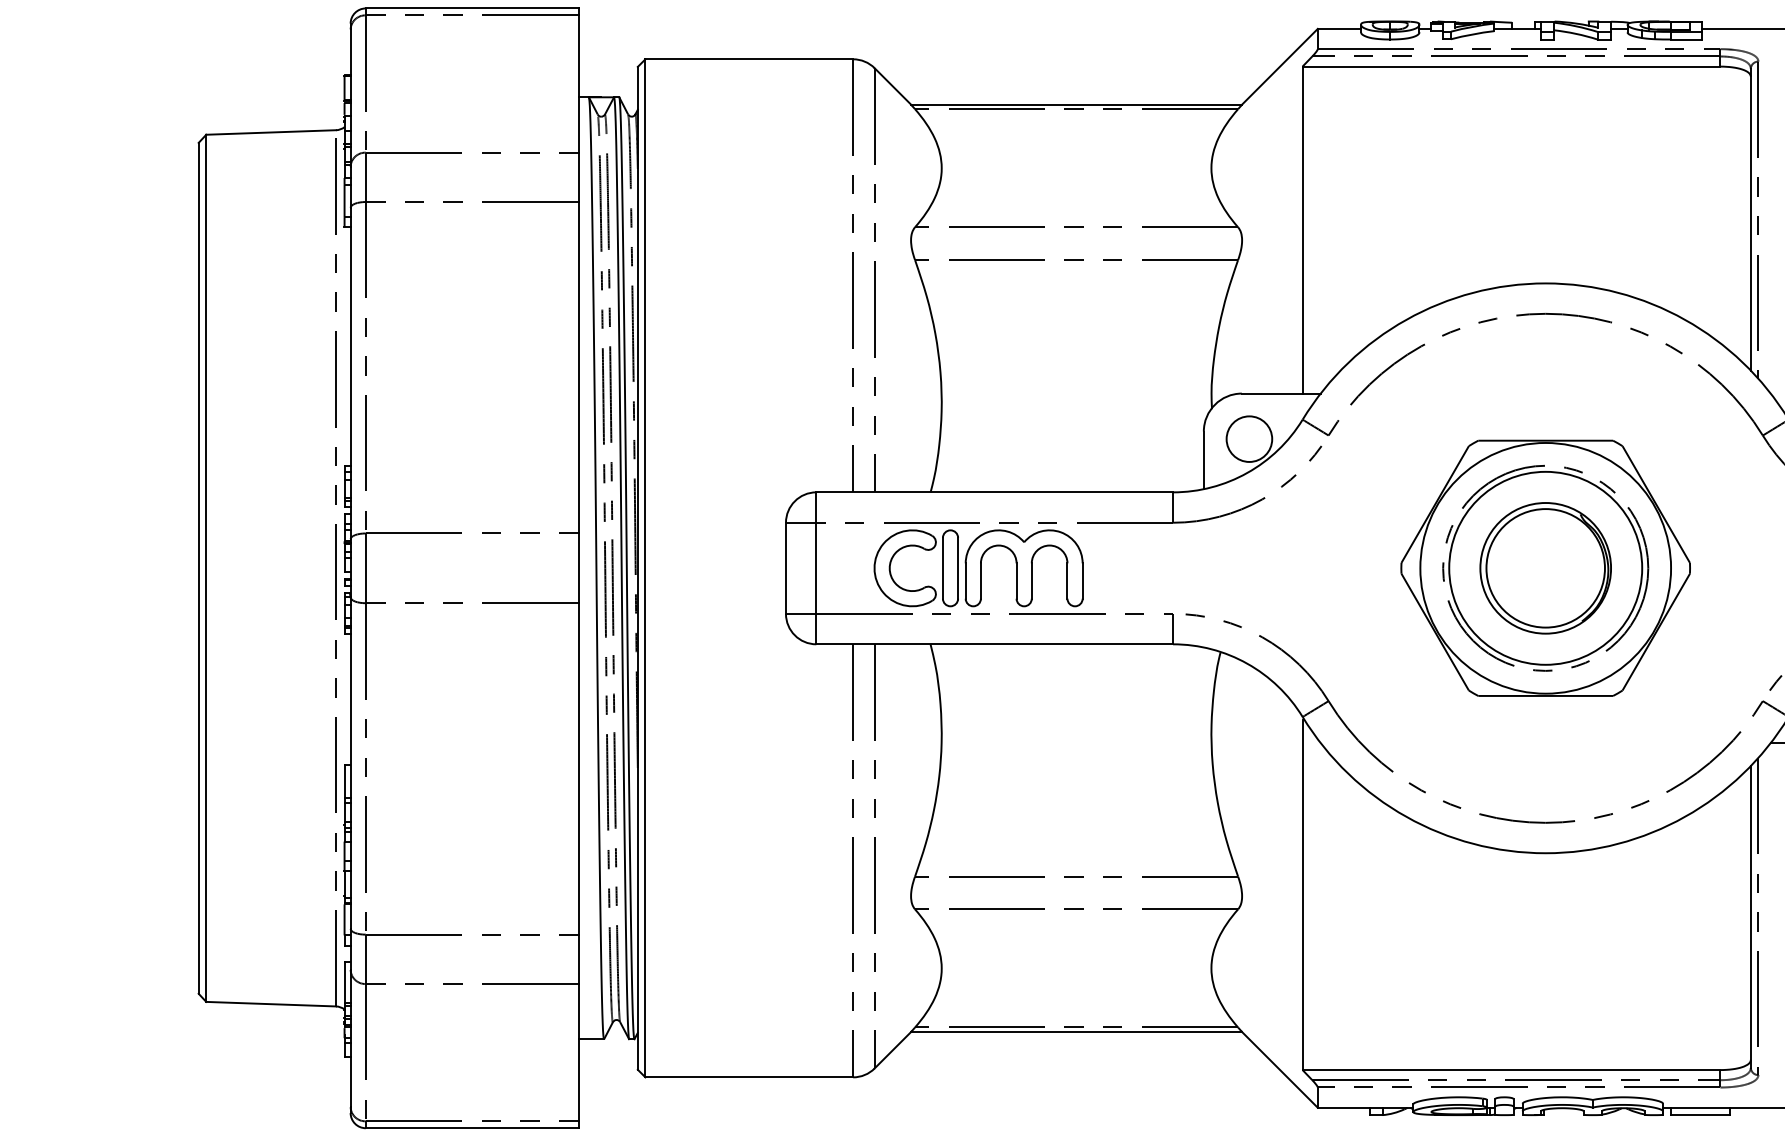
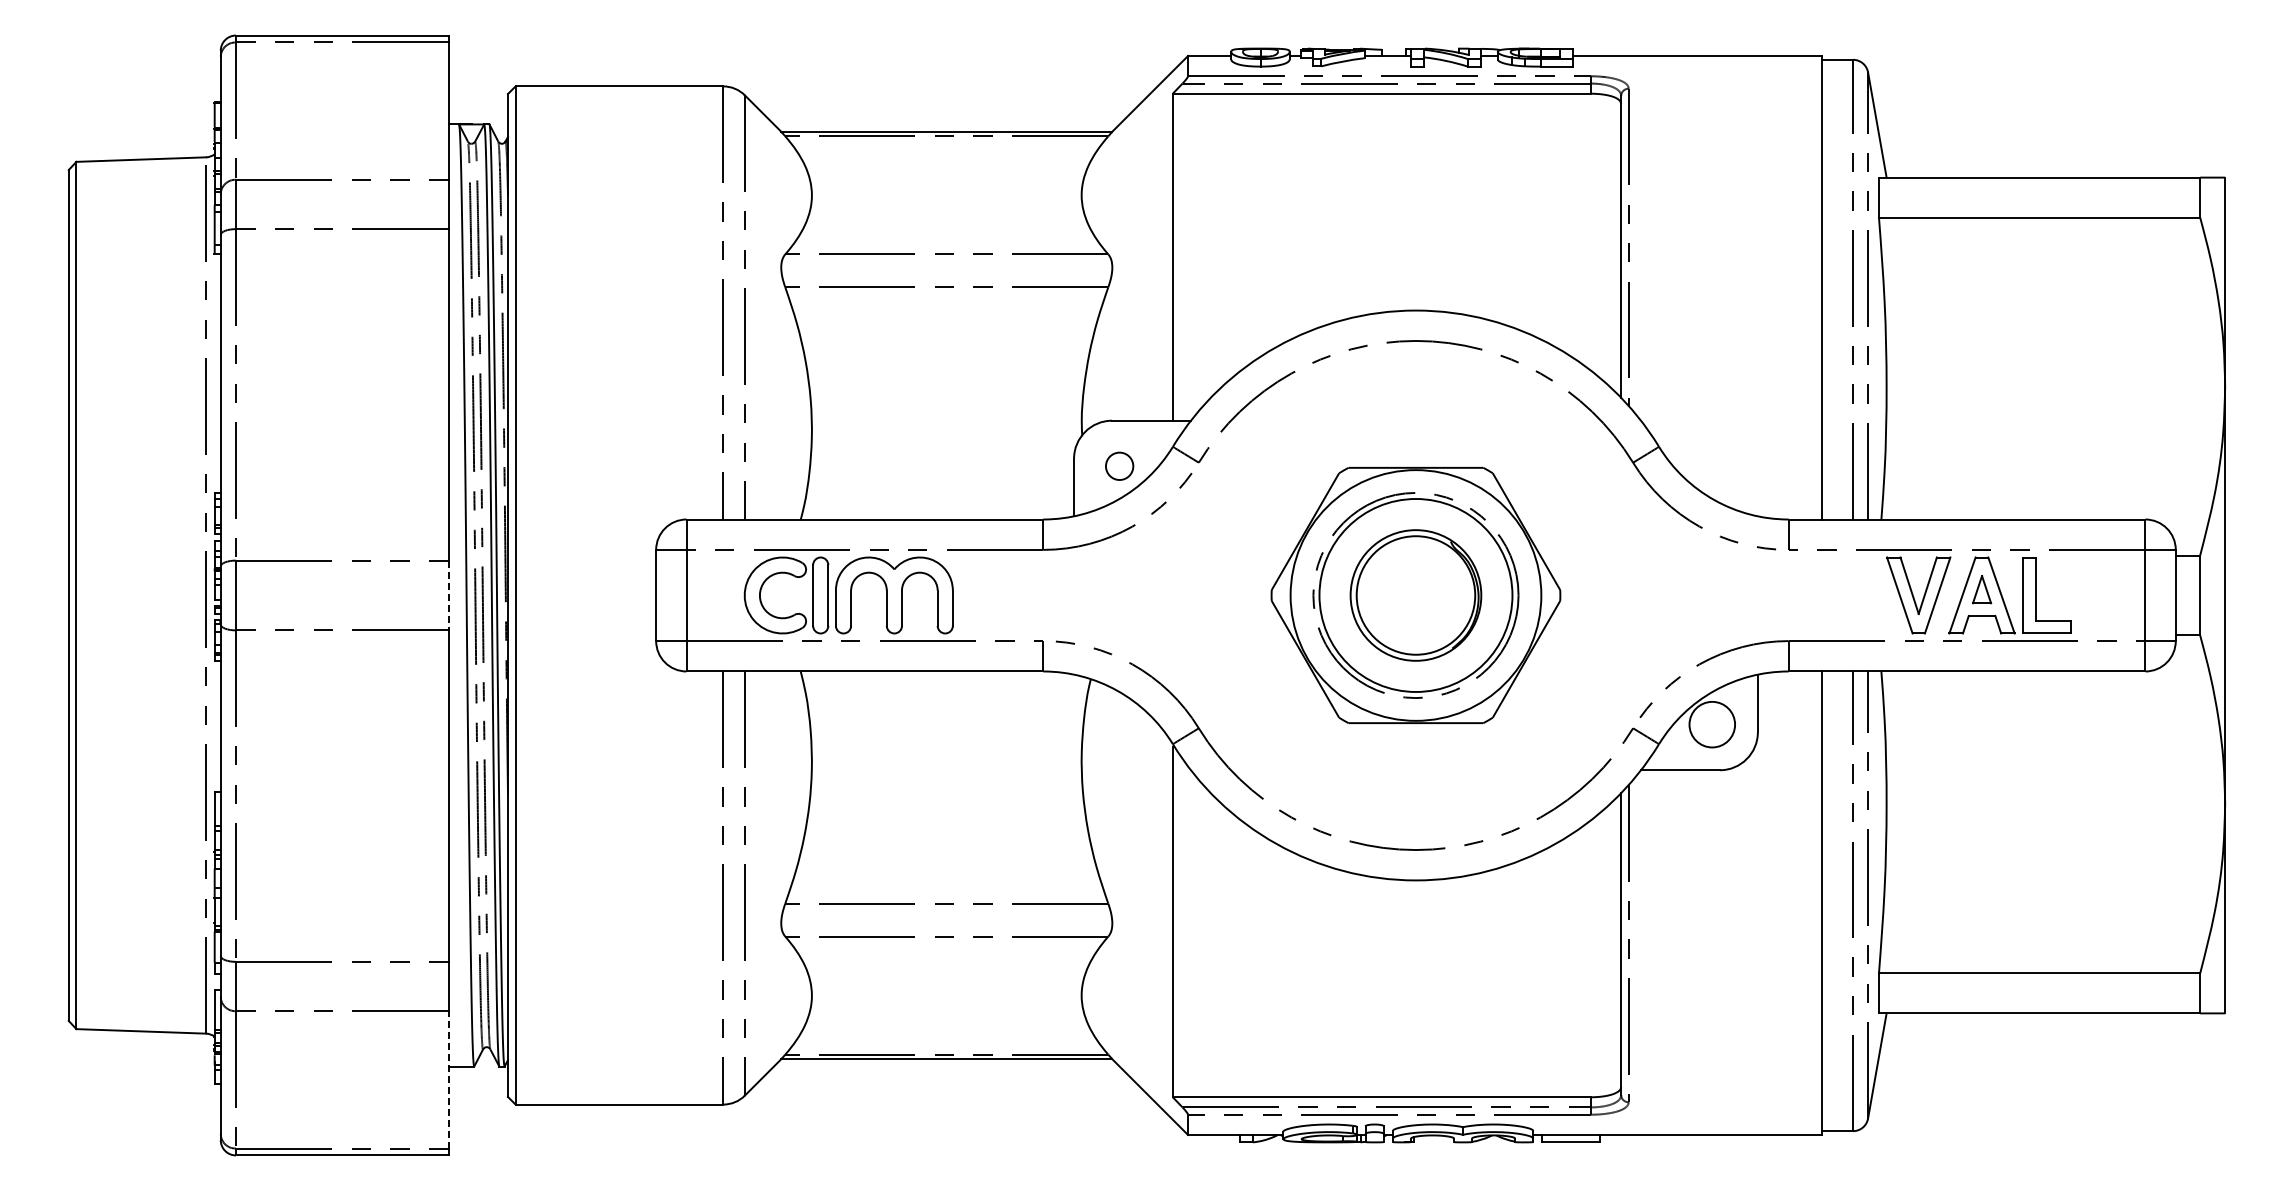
circle: (1249, 439) -> (1119, 466), size x0.6
line: (578, 568) -> (448, 595), solid -> dashed
line: (578, 1052) -> (448, 1079), solid -> dashed

